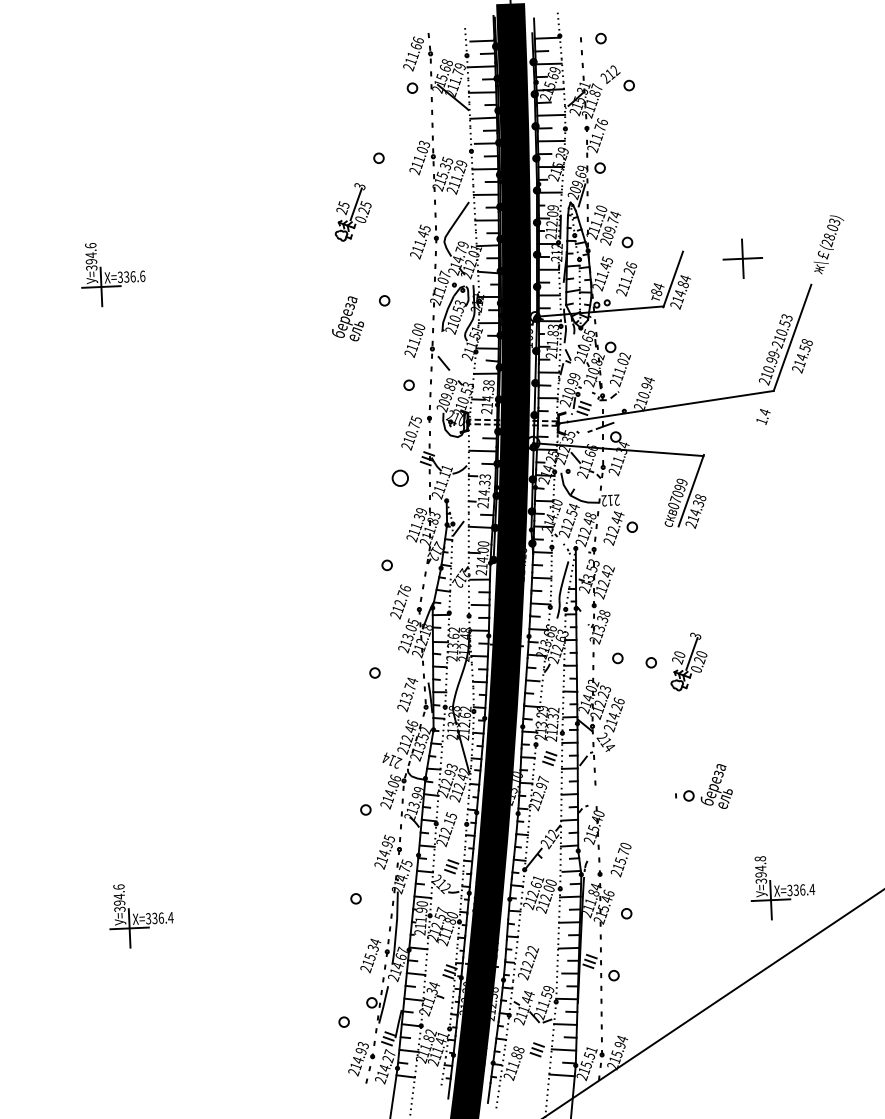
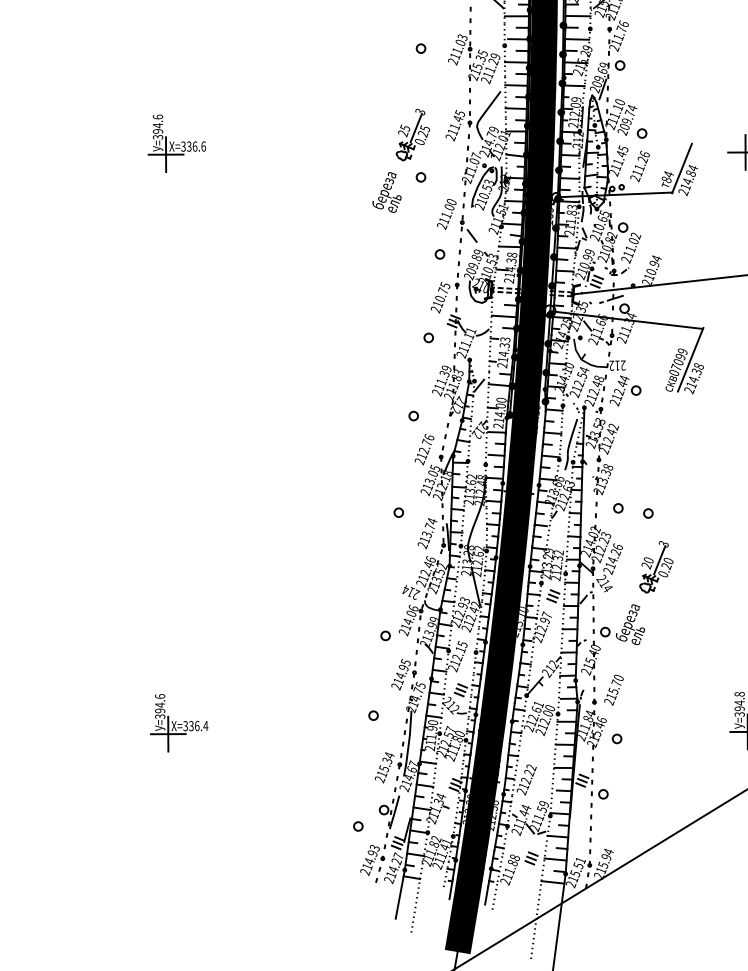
part: (352, 212) -> (412, 135), moved
circle: (400, 477) -> (428, 337), size x0.62
part: (688, 661) -> (656, 566), moved
part: (703, 786) -> (618, 624), moved

